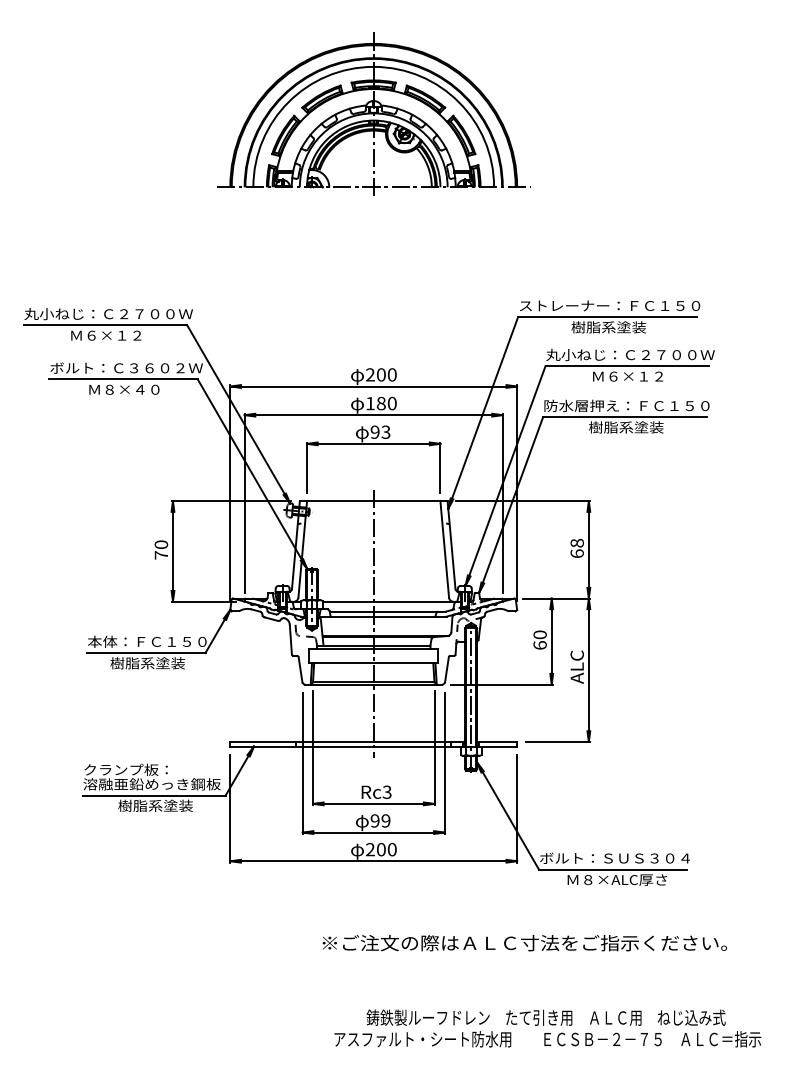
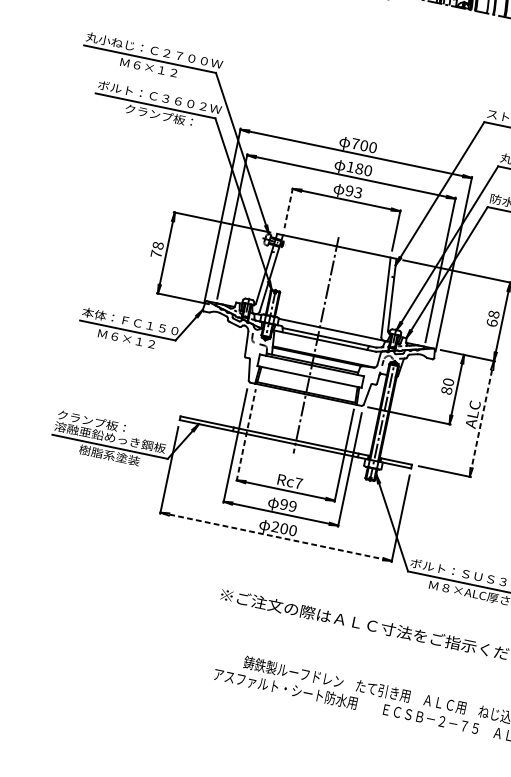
text: (370, 374) -> (355, 143), 200 -> 700
text: (129, 389) -> (158, 115), Ｍ８×４０ -> クランプ板：
line: (307, 468) -> (288, 208), solid -> dashed
text: (161, 544) -> (158, 245), 70 -> 78
text: (539, 645) -> (446, 390), 60 -> 80
text: (147, 663) -> (126, 339), 樹脂系塗装 -> Ｍ６×１２
line: (588, 670) -> (481, 419), solid -> dashed
line: (312, 747) -> (245, 434), solid -> dashed
text: (386, 791) -> (298, 482), Rc3 -> Rc7
line: (374, 861) -> (276, 537), solid -> dashed

